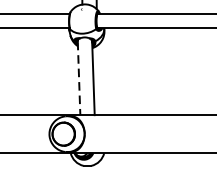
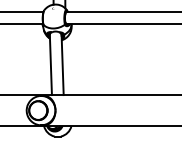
line: (78, 78) -> (50, 65), dashed -> solid

